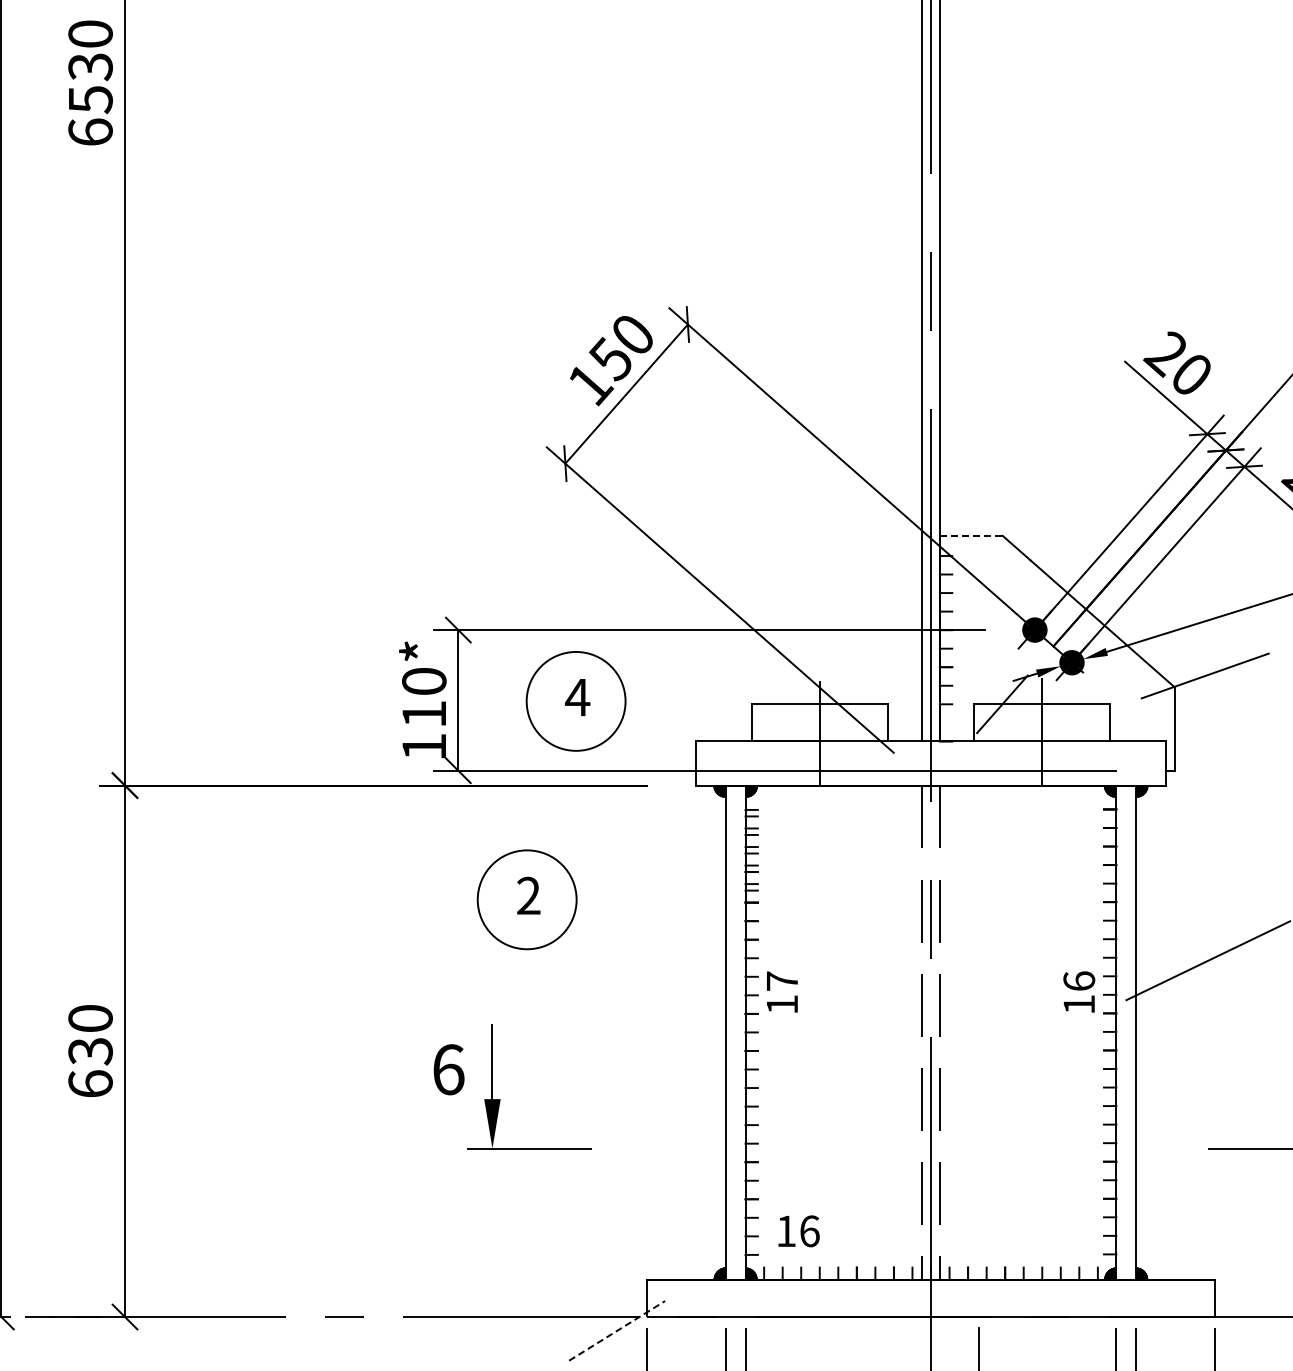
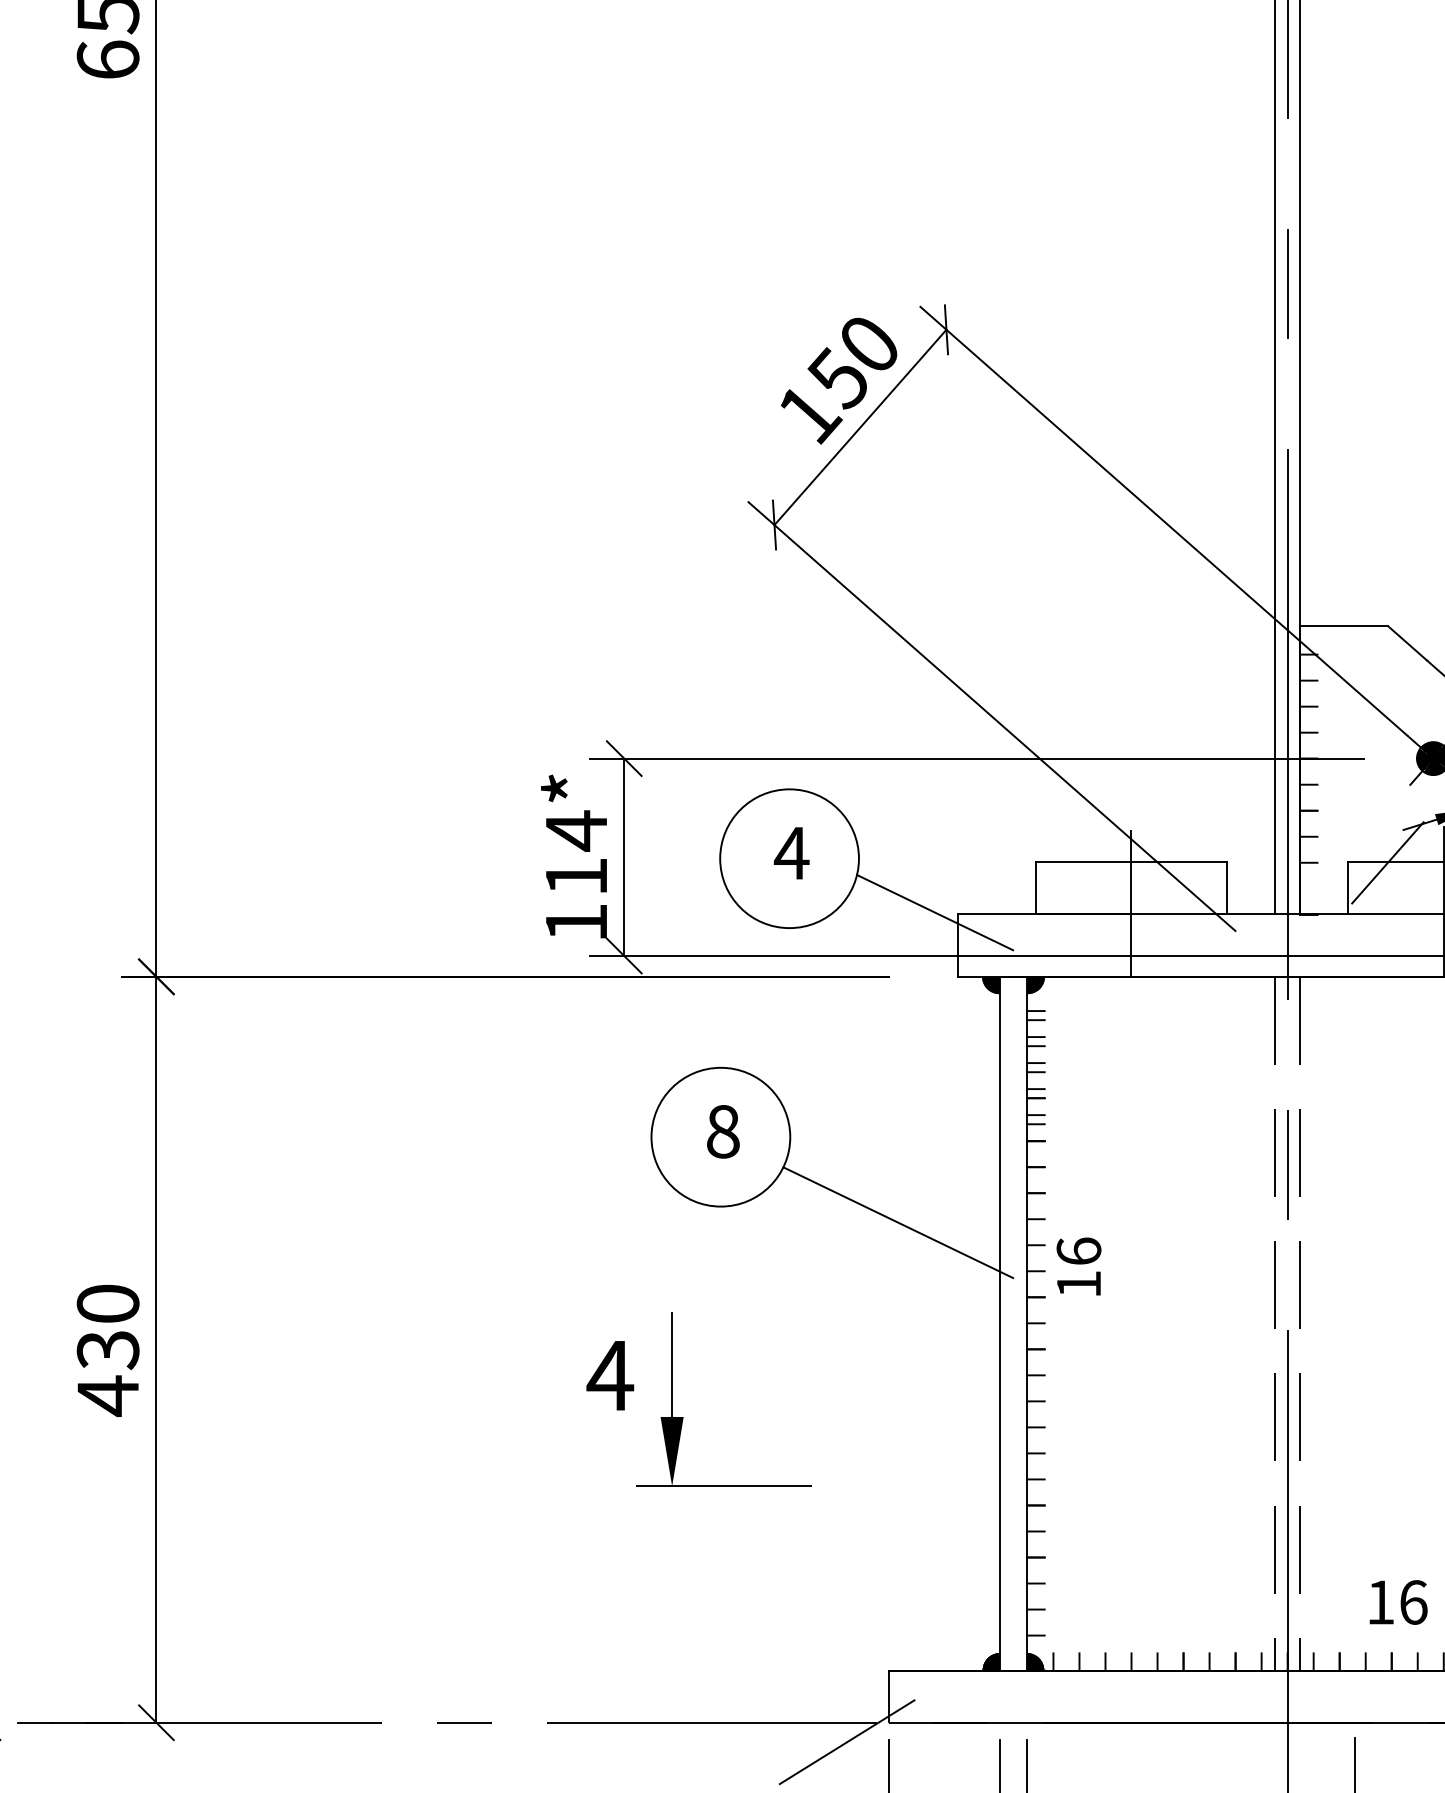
line: (971, 535) -> (1344, 625), dashed -> solid
text: (424, 681) -> (576, 830), 110* -> 114*
line: (679, 739) -> (934, 912), added
text: (528, 895) -> (722, 1131), 2 -> 8
line: (653, 960) -> (898, 1222), added
text: (782, 980) -> (1079, 1250), 17 -> 16
text: (448, 1069) -> (610, 1375), 6 -> 4
text: (90, 1084) -> (107, 1396), 630 -> 430
text: (798, 1231) -> (1397, 1602), moved
line: (617, 1330) -> (847, 1741), dashed -> solid

